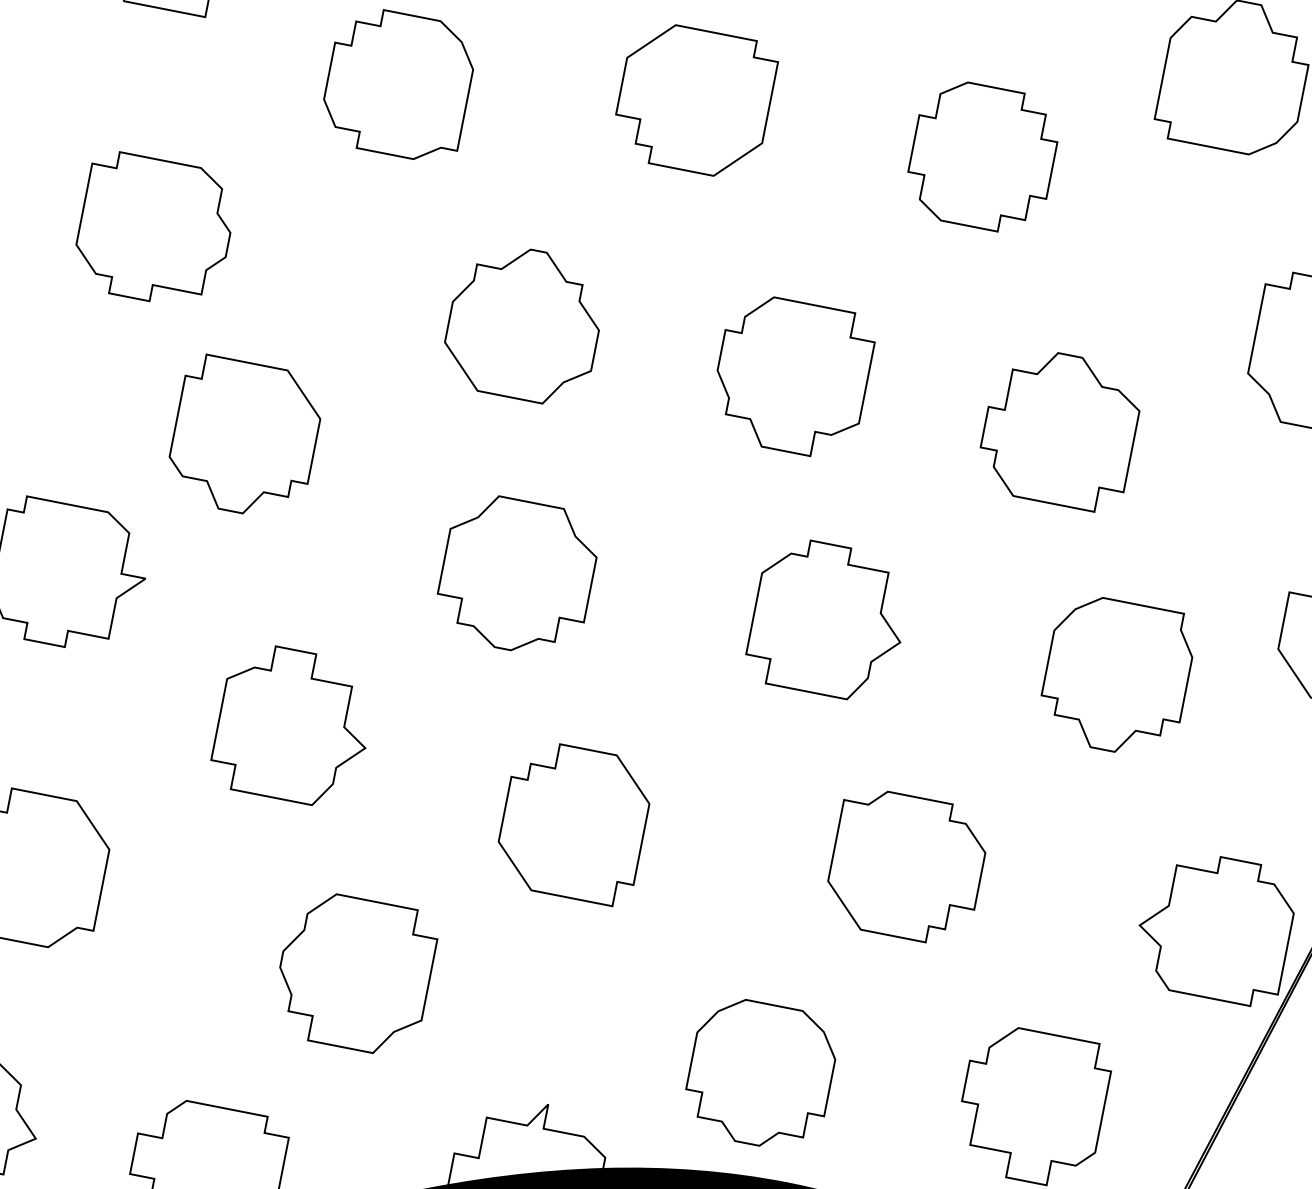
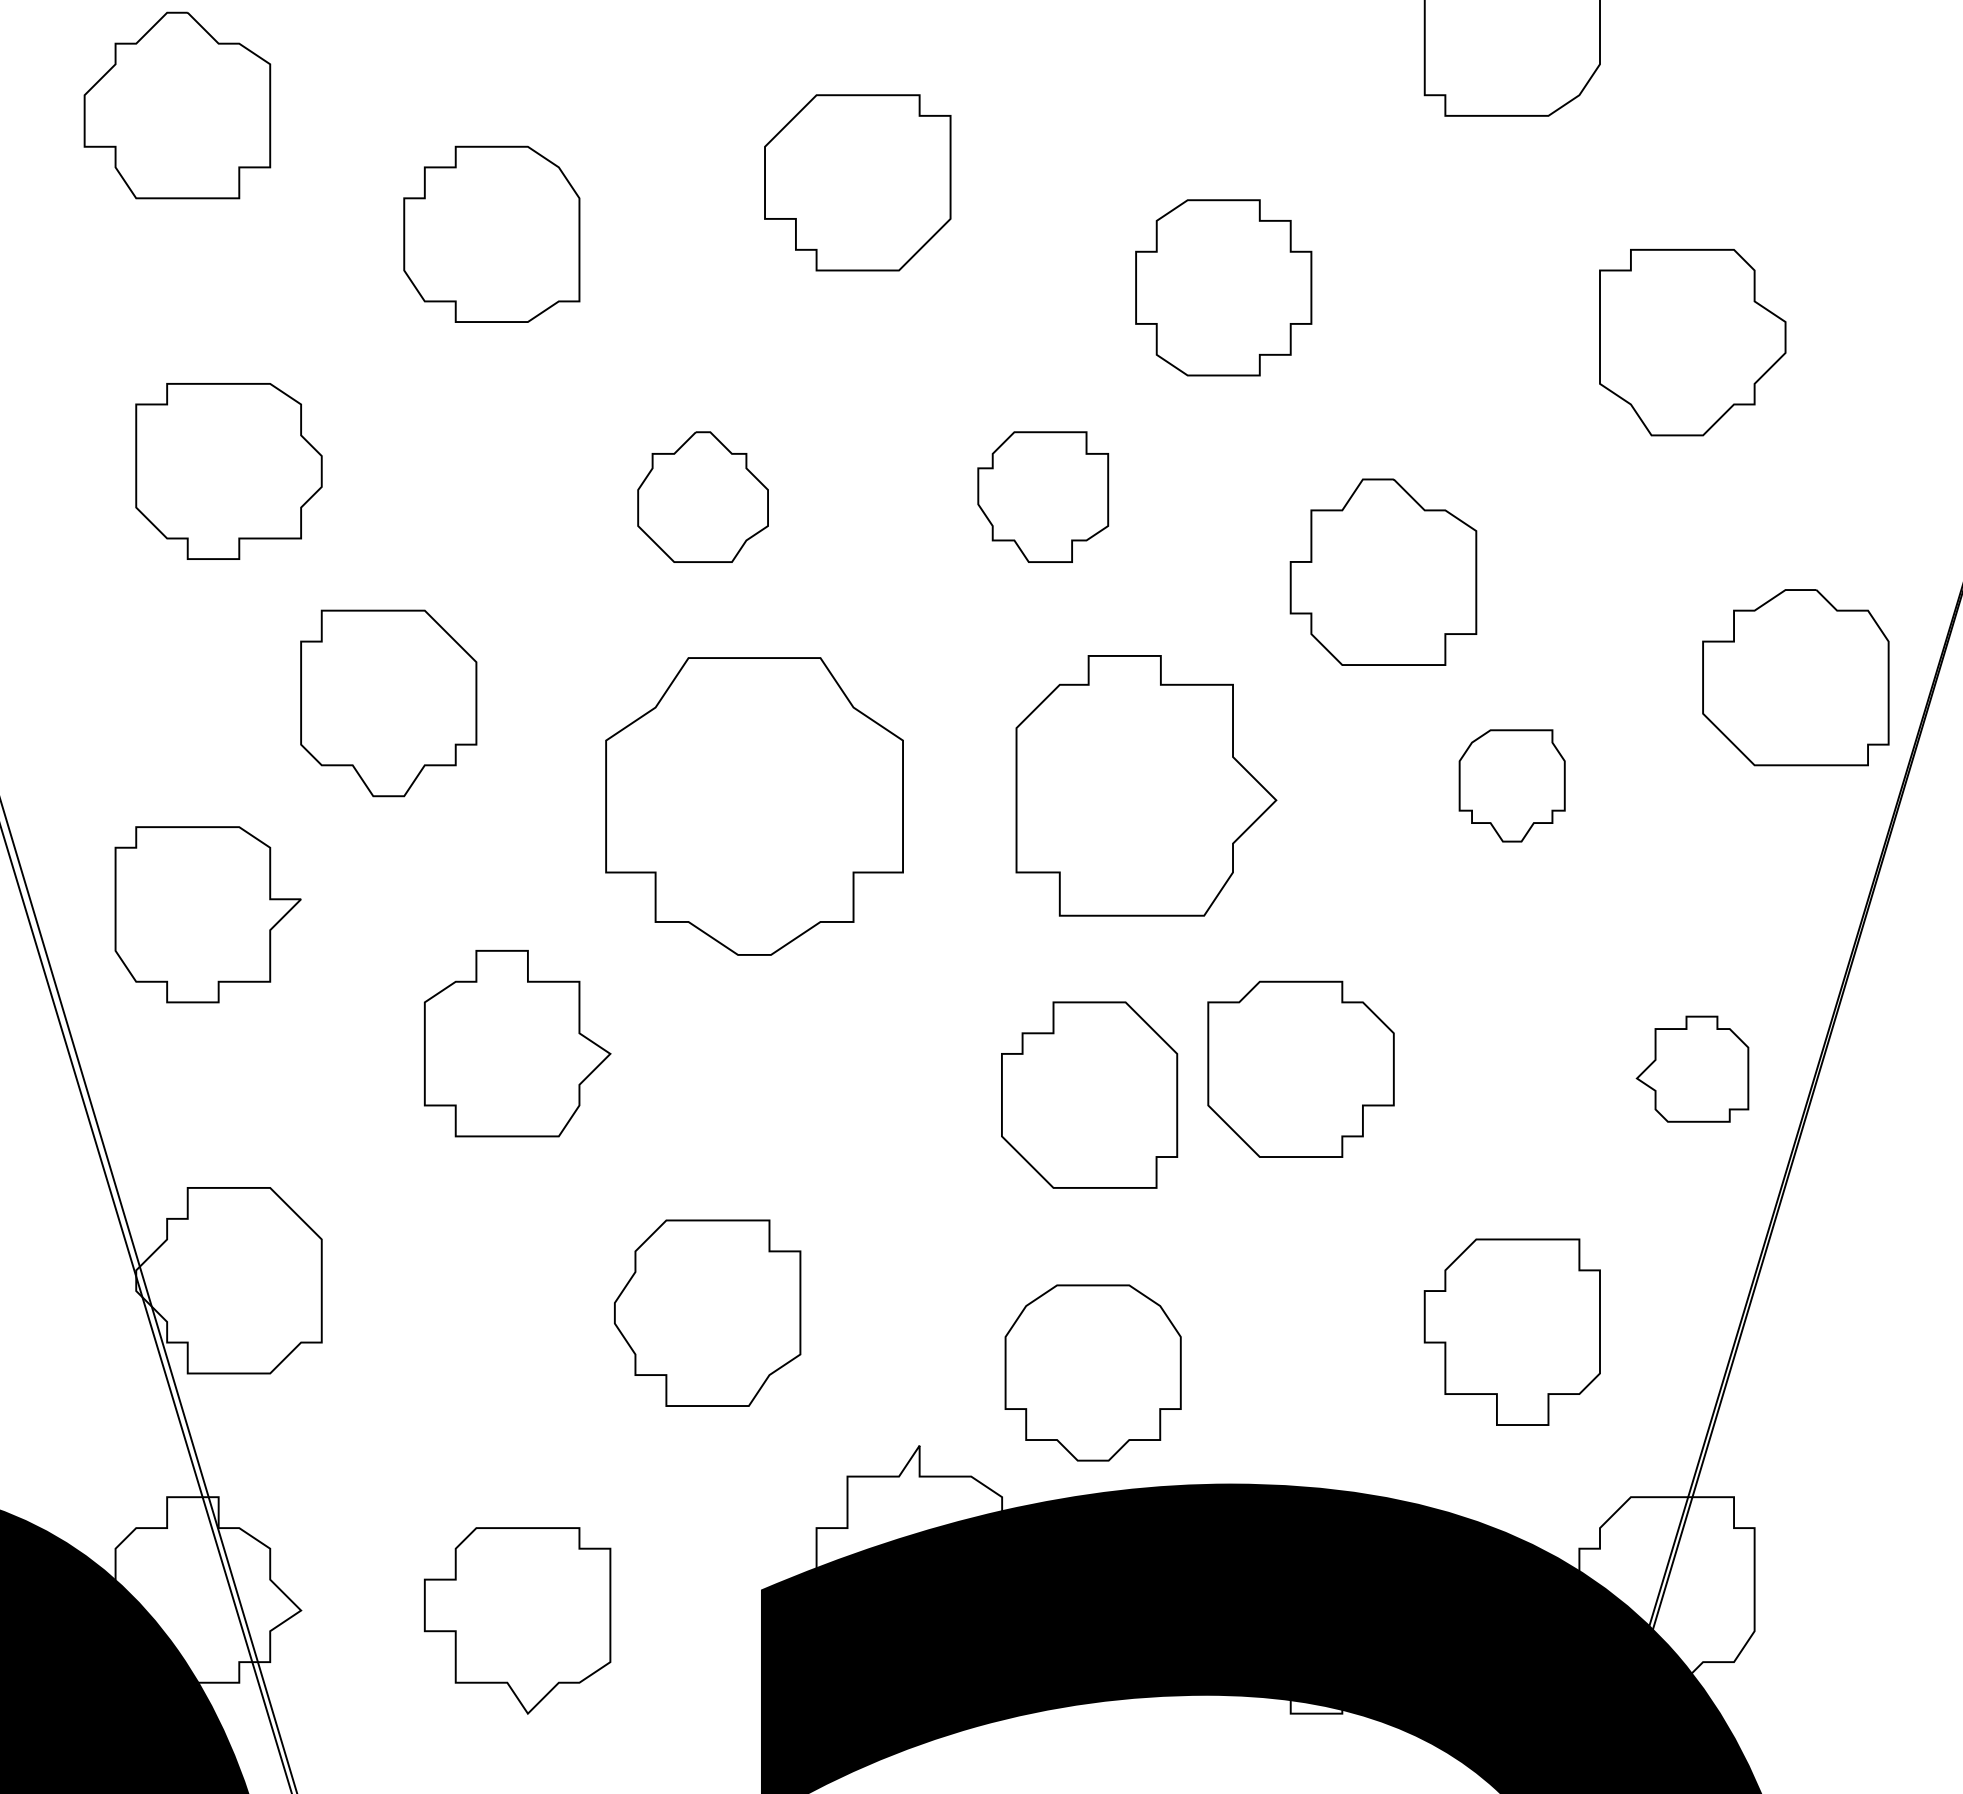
part: (982, 156) -> (1223, 287), moved
part: (523, 323) -> (702, 496), size x0.7
part: (791, 376) -> (1042, 496), size x0.7
part: (1060, 428) -> (1383, 571), moved
part: (517, 575) -> (754, 806), size x1.6
part: (828, 619) -> (1146, 785), size x1.4
part: (1116, 676) -> (1511, 785), size x0.6
part: (574, 822) -> (1089, 1094), moved
part: (1215, 926) -> (1692, 1068), size x0.6
part: (354, 973) -> (707, 1312), moved
part: (760, 1073) -> (1092, 1372), moved

